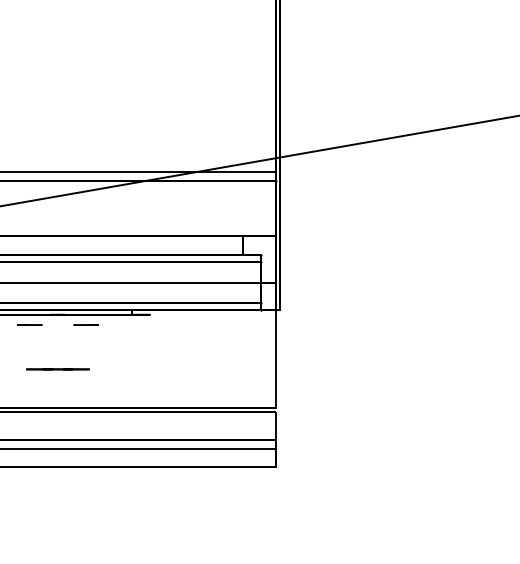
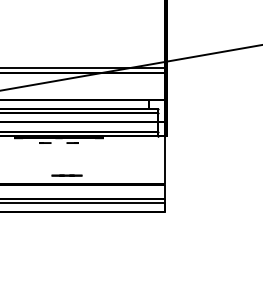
line: (56, 369) -> (66, 175), moved

